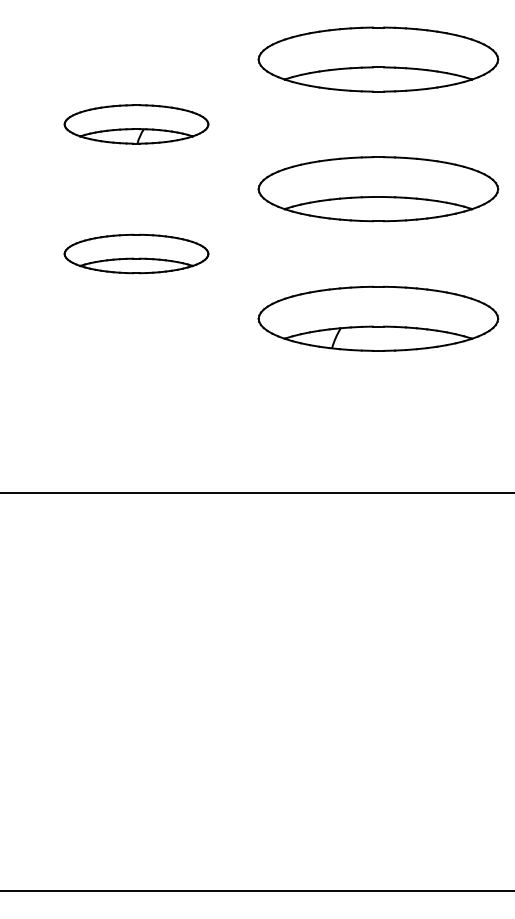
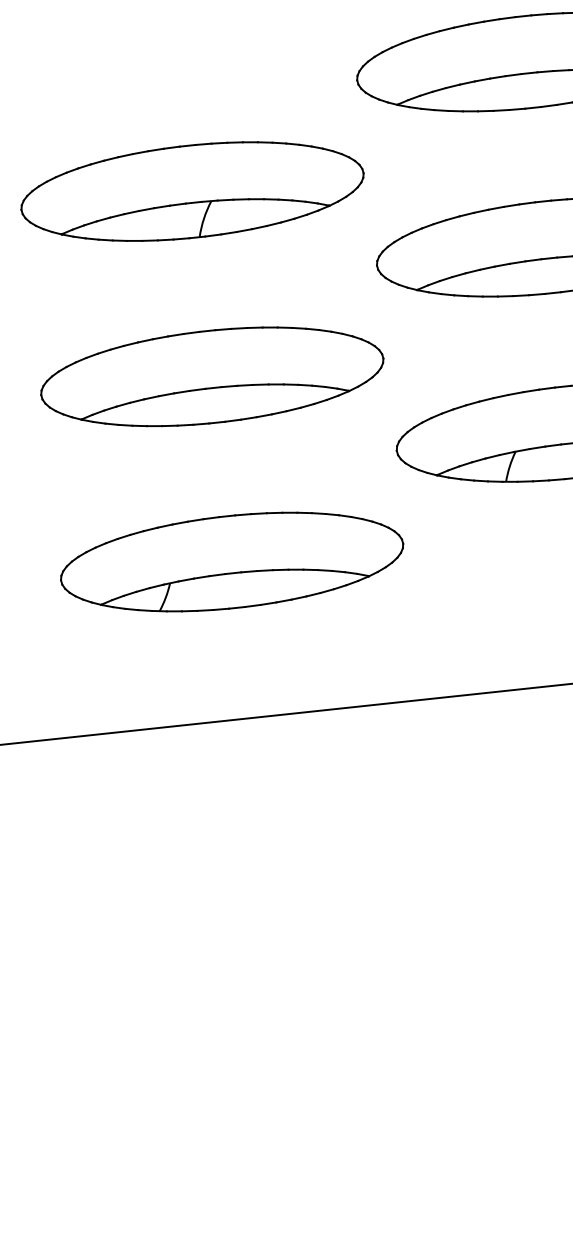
part: (136, 124) -> (192, 191), size x1.67
part: (136, 253) -> (212, 376), size x1.67
part: (136, 383) -> (232, 561), added

